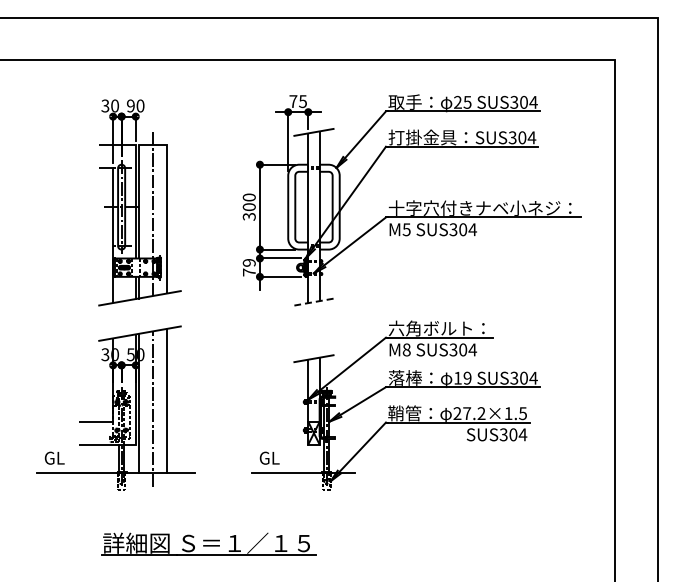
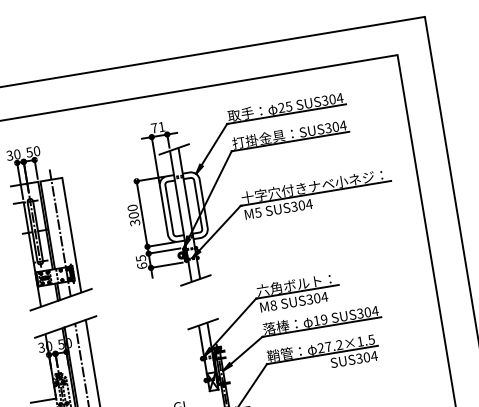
text: (302, 101) -> (161, 127), 75 -> 71
text: (130, 105) -> (29, 152), 90 -> 50
text: (248, 267) -> (140, 262), 79 -> 65
line: (313, 302) -> (195, 280), dashed -> solid

